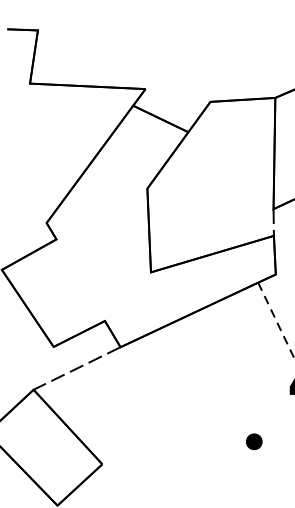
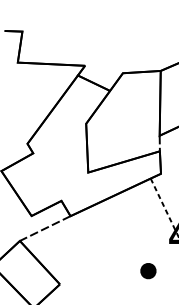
part: (254, 442) -> (148, 271), size x1.67

